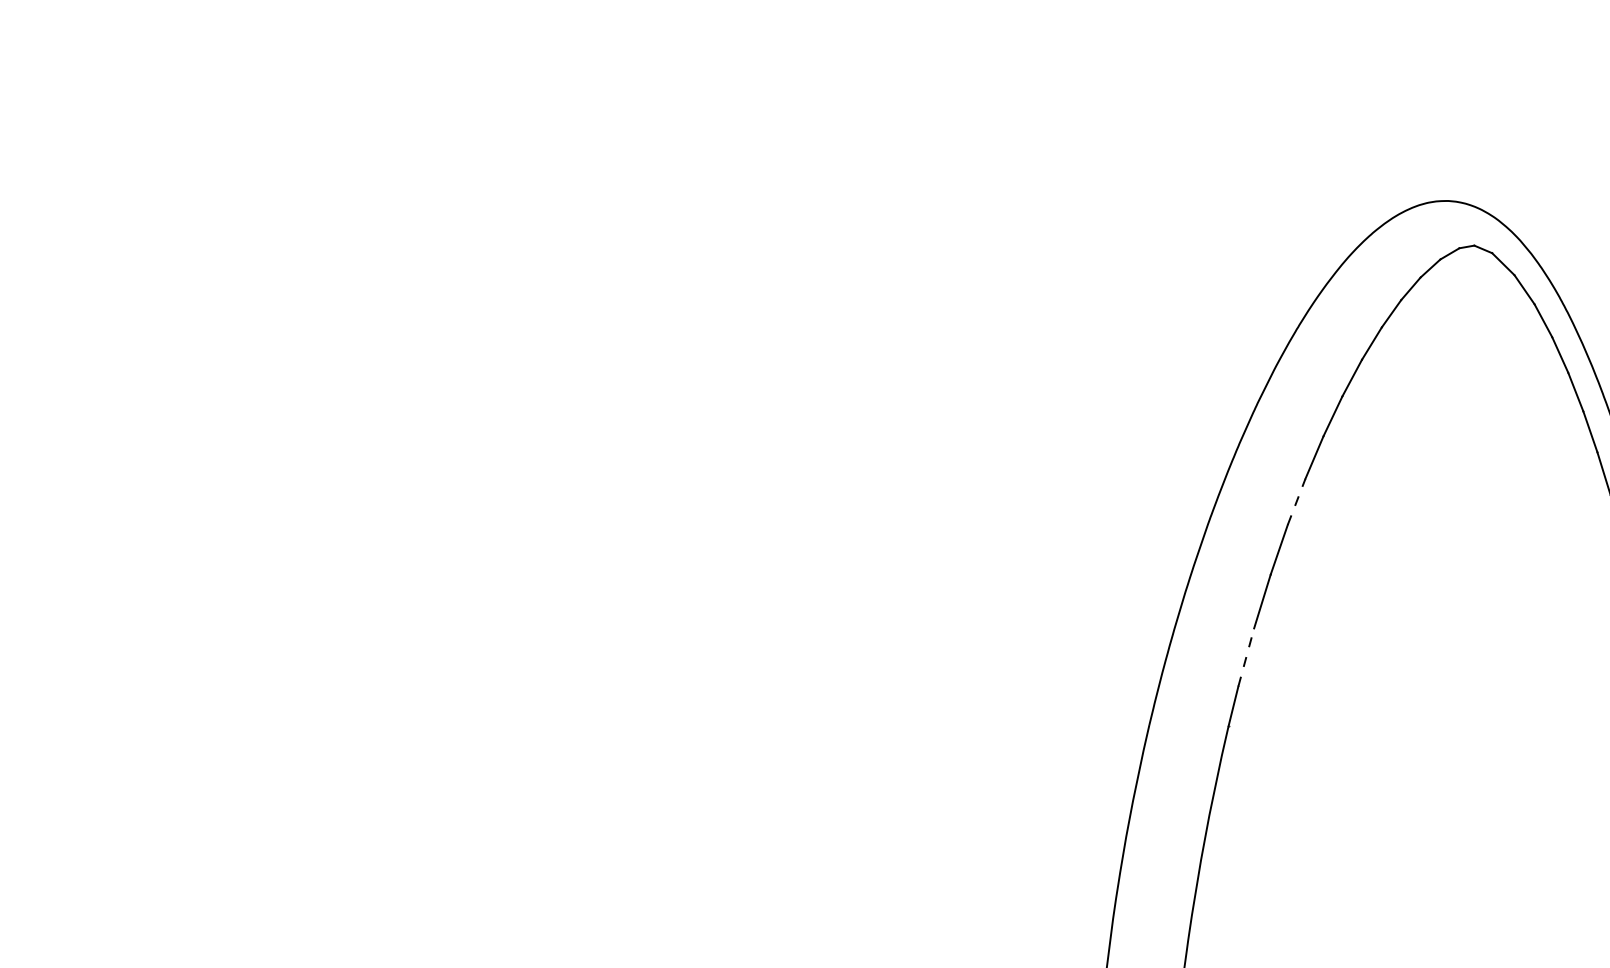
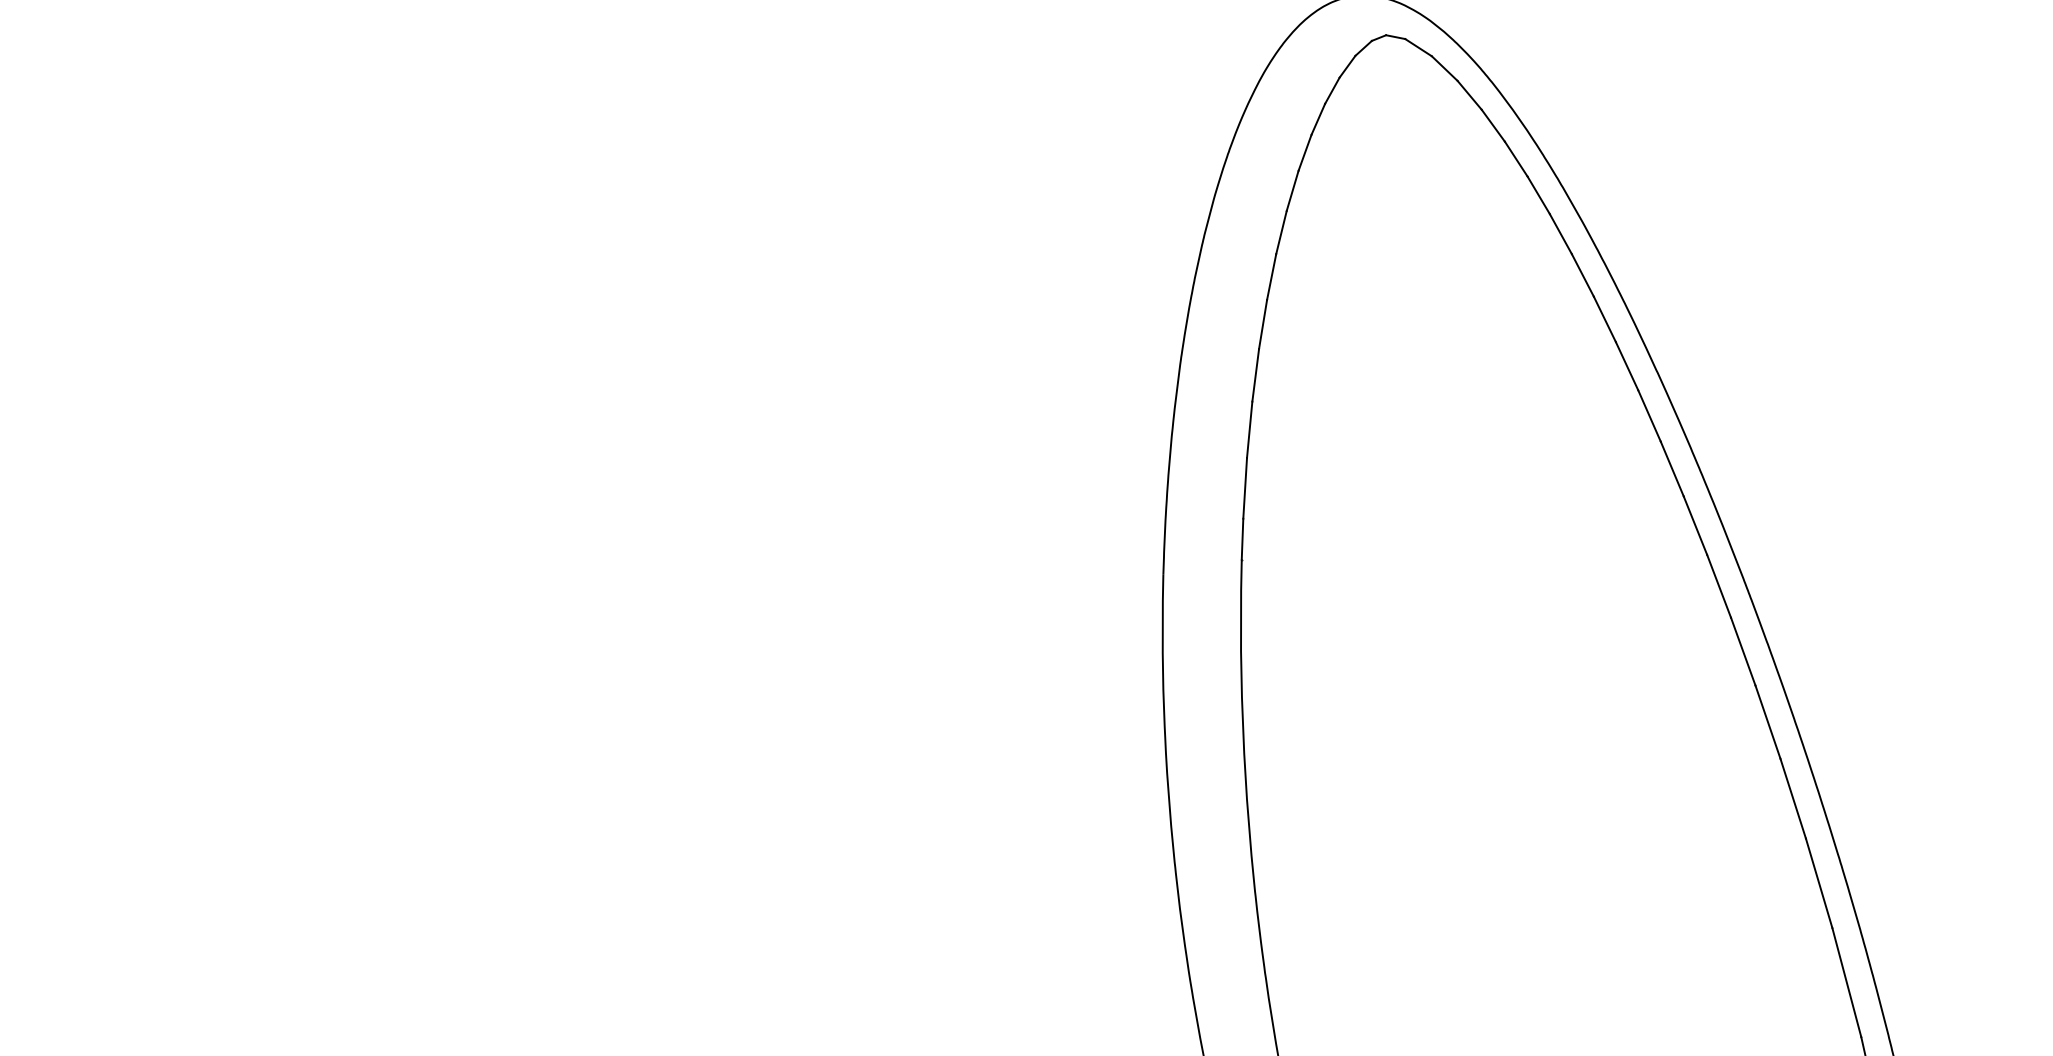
line: (1297, 501) -> (1263, 324), dashed -> solid
line: (1246, 656) -> (1245, 487), dashed -> solid

